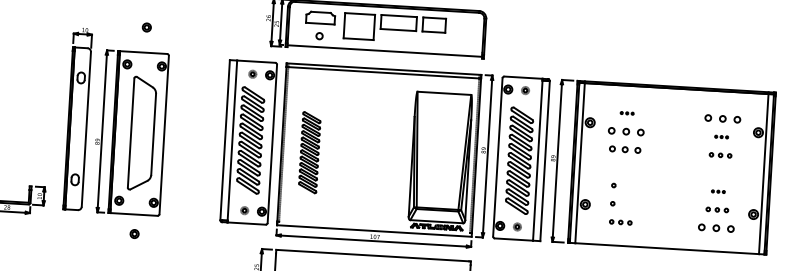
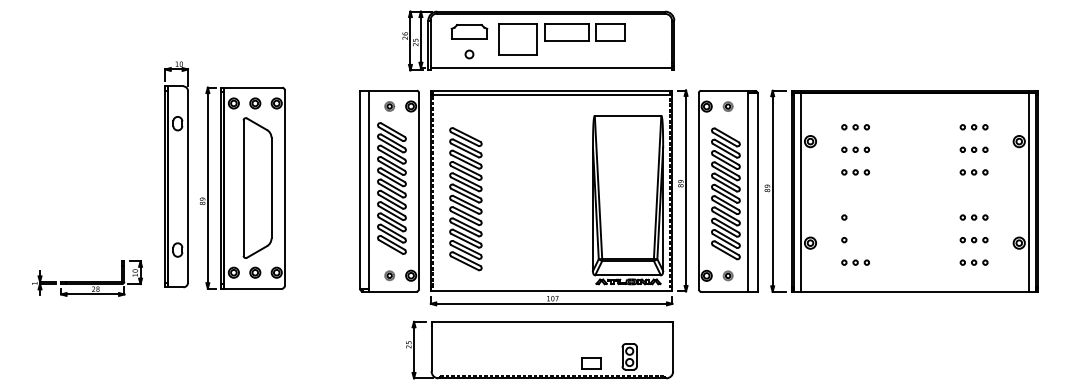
part: (147, 27) -> (255, 103), moved
part: (627, 113) -> (855, 127), size x1.67
part: (722, 119) -> (973, 127), size x0.62
part: (626, 131) -> (855, 149), size x0.62
part: (721, 136) -> (973, 149), size x1.67
part: (624, 149) -> (855, 172), size x0.71
part: (309, 152) -> (465, 199), size x1.43
part: (717, 191) -> (973, 217), size x1.67
part: (715, 227) -> (973, 262), size x0.62
part: (134, 233) -> (255, 272), moved

